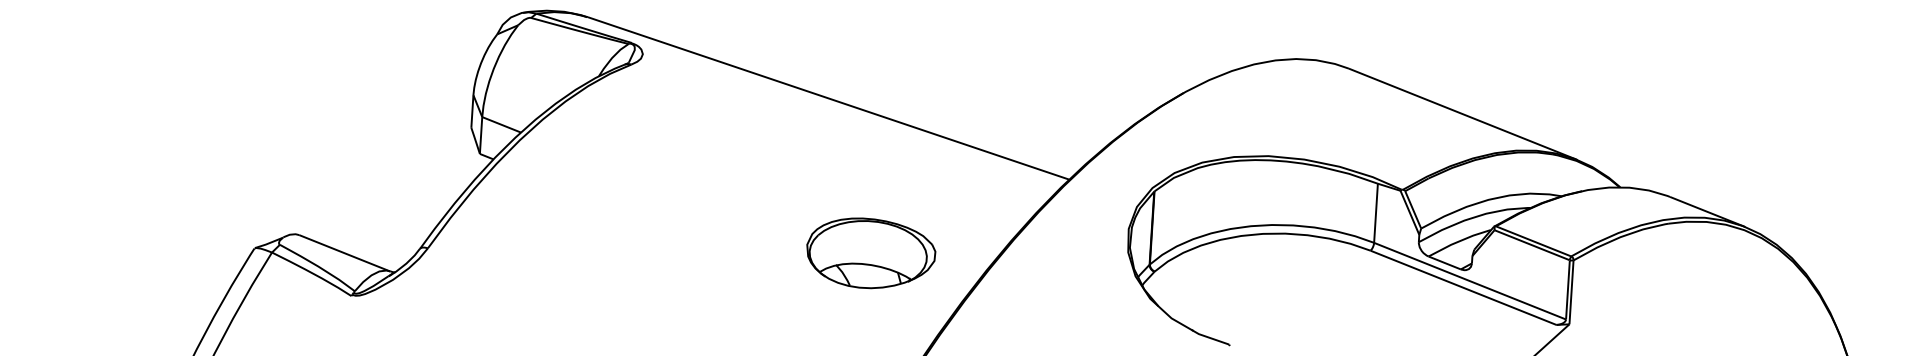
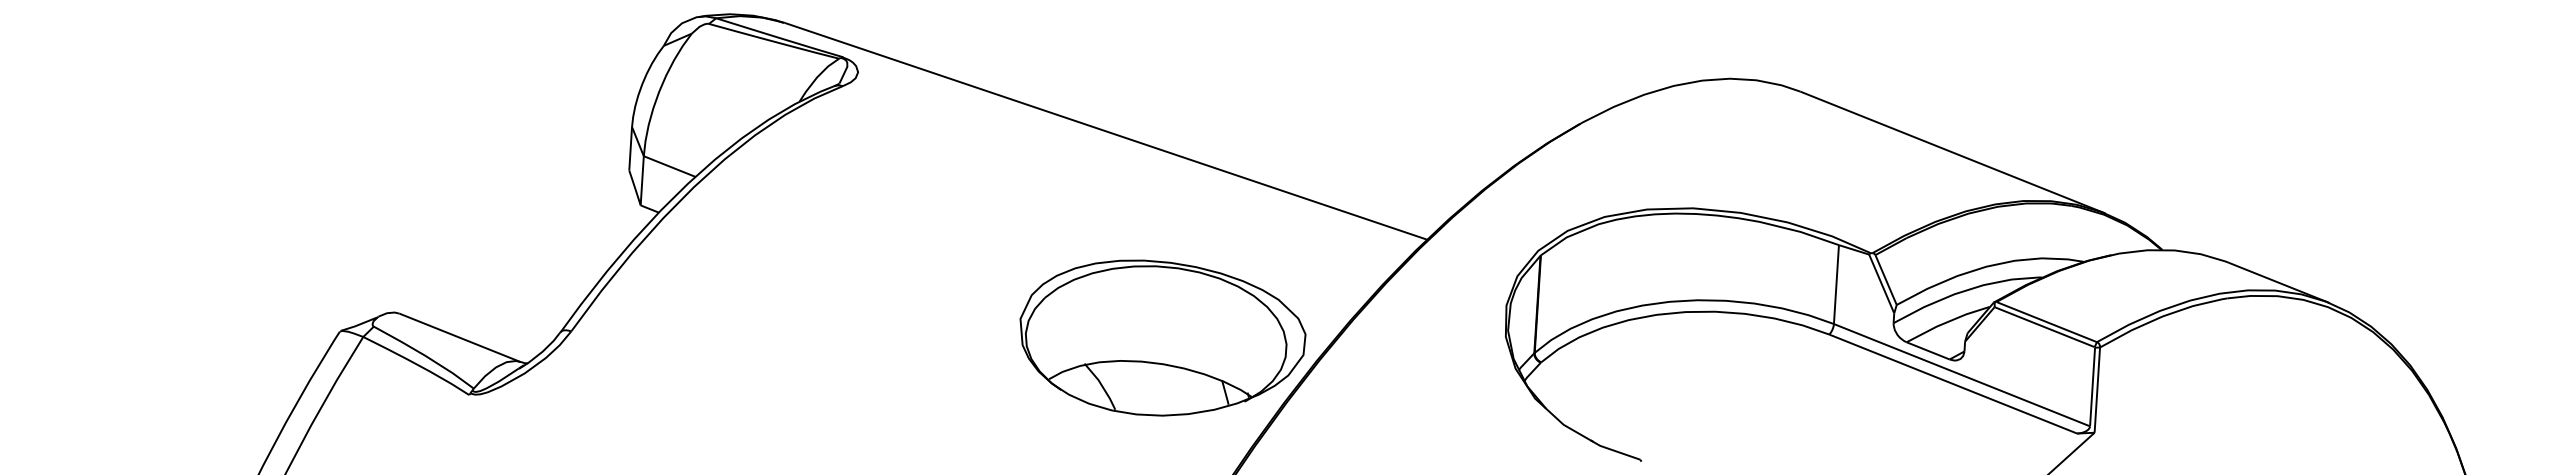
part: (870, 252) -> (1162, 337), size x1.67

